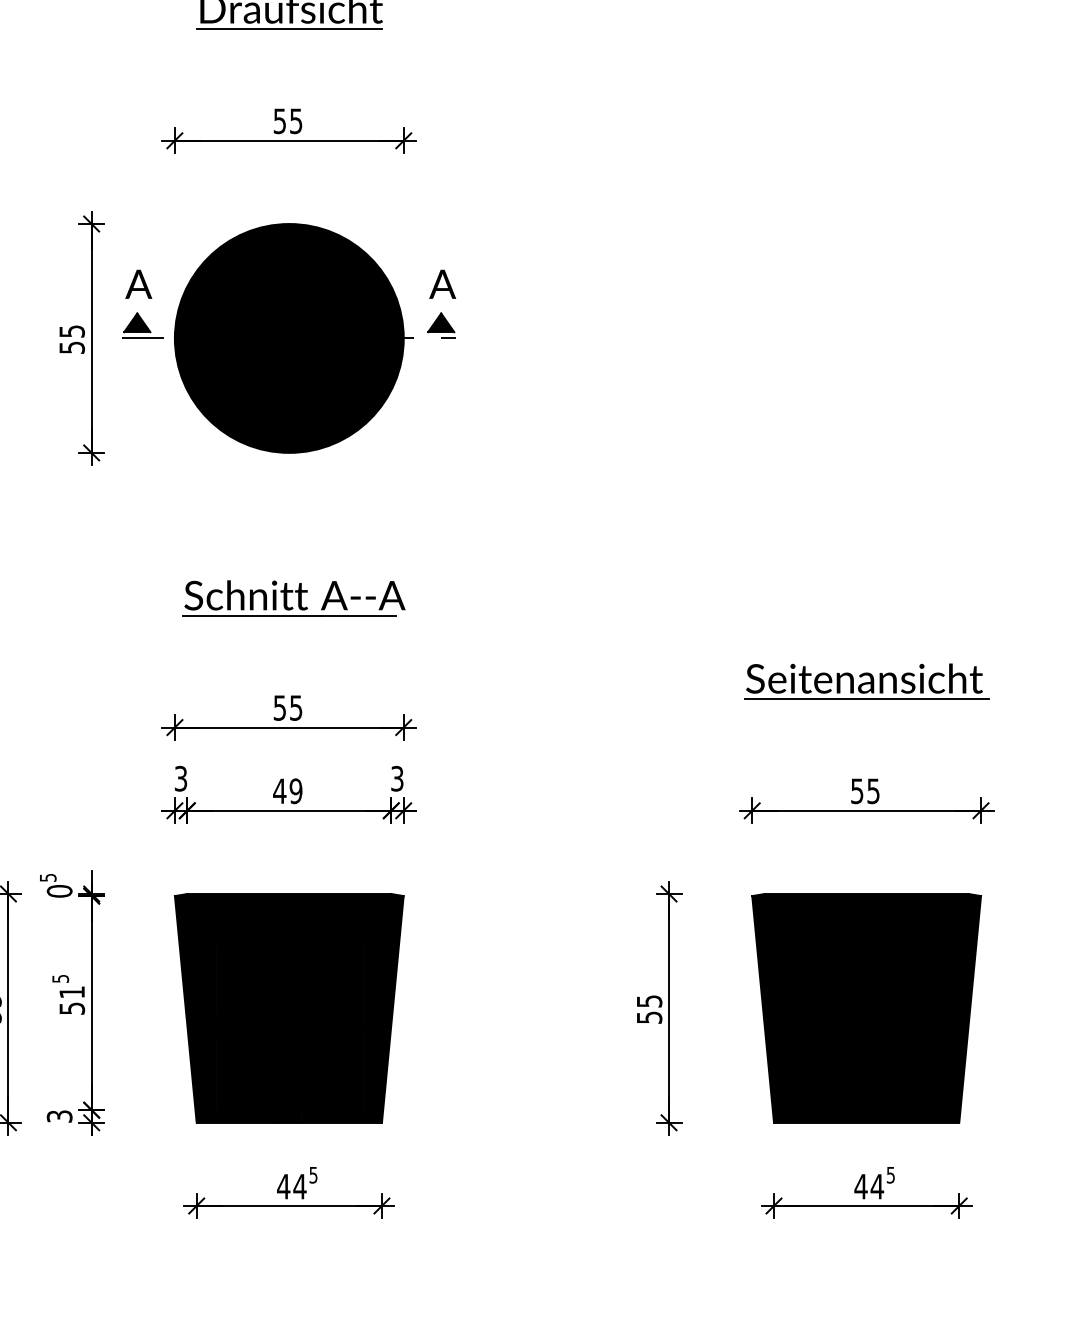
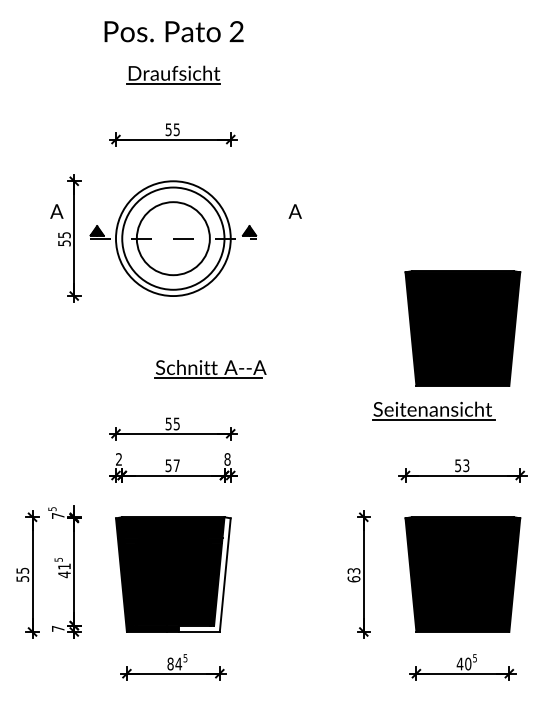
text: (138, 284) -> (56, 211), moved
text: (441, 284) -> (294, 211), moved
fill: (287, 338) -> (172, 238), removed
part: (865, 517) -> (462, 328), added
part: (293, 599) -> (210, 369), moved
part: (865, 681) -> (433, 410), moved
text: (181, 778) -> (119, 459), 3 -> 2
text: (397, 778) -> (227, 459), 3 -> 8
text: (287, 790) -> (172, 465), 49 -> 57
text: (873, 790) -> (466, 465), 55 -> 53
text: (58, 890) -> (57, 515), 0 -> 7
text: (72, 1008) -> (64, 574), 51 -> 41
fill: (351, 1008) -> (204, 574), removed
text: (648, 1010) -> (353, 575), 55 -> 63
text: (58, 1115) -> (57, 628), 3 -> 7
text: (283, 1185) -> (170, 663), 44 -> 84
text: (875, 1185) -> (467, 663), 44 -> 40

